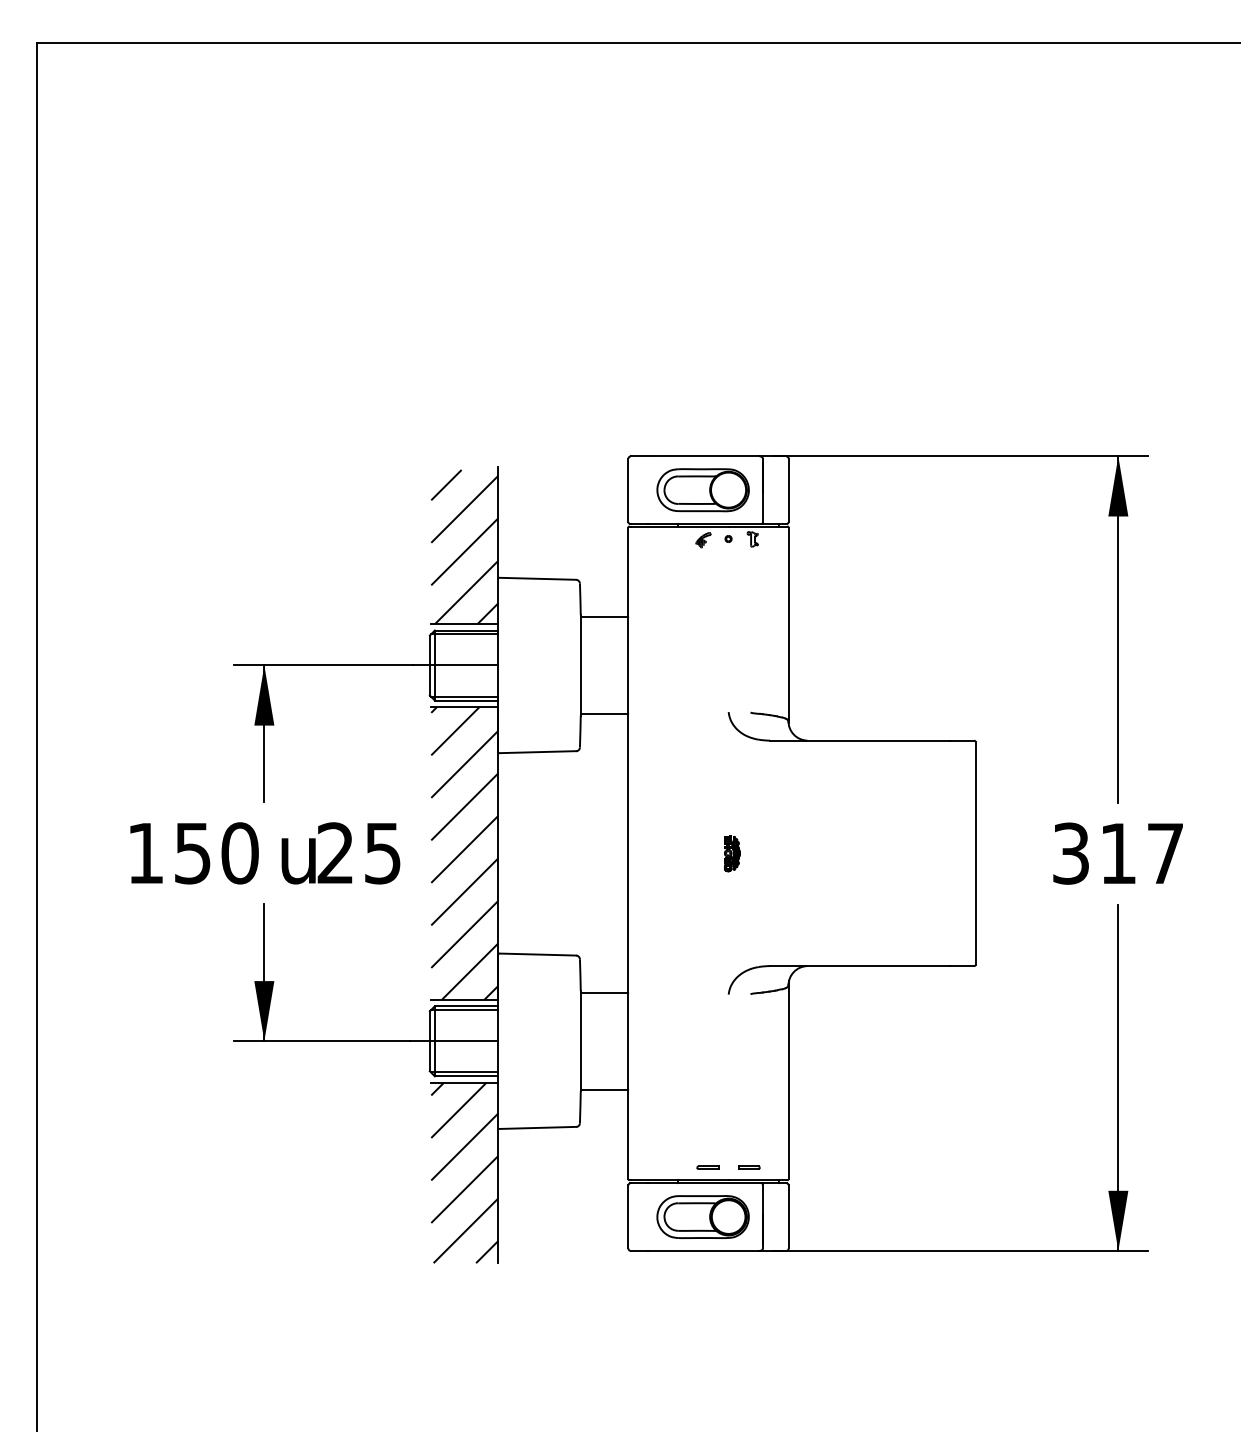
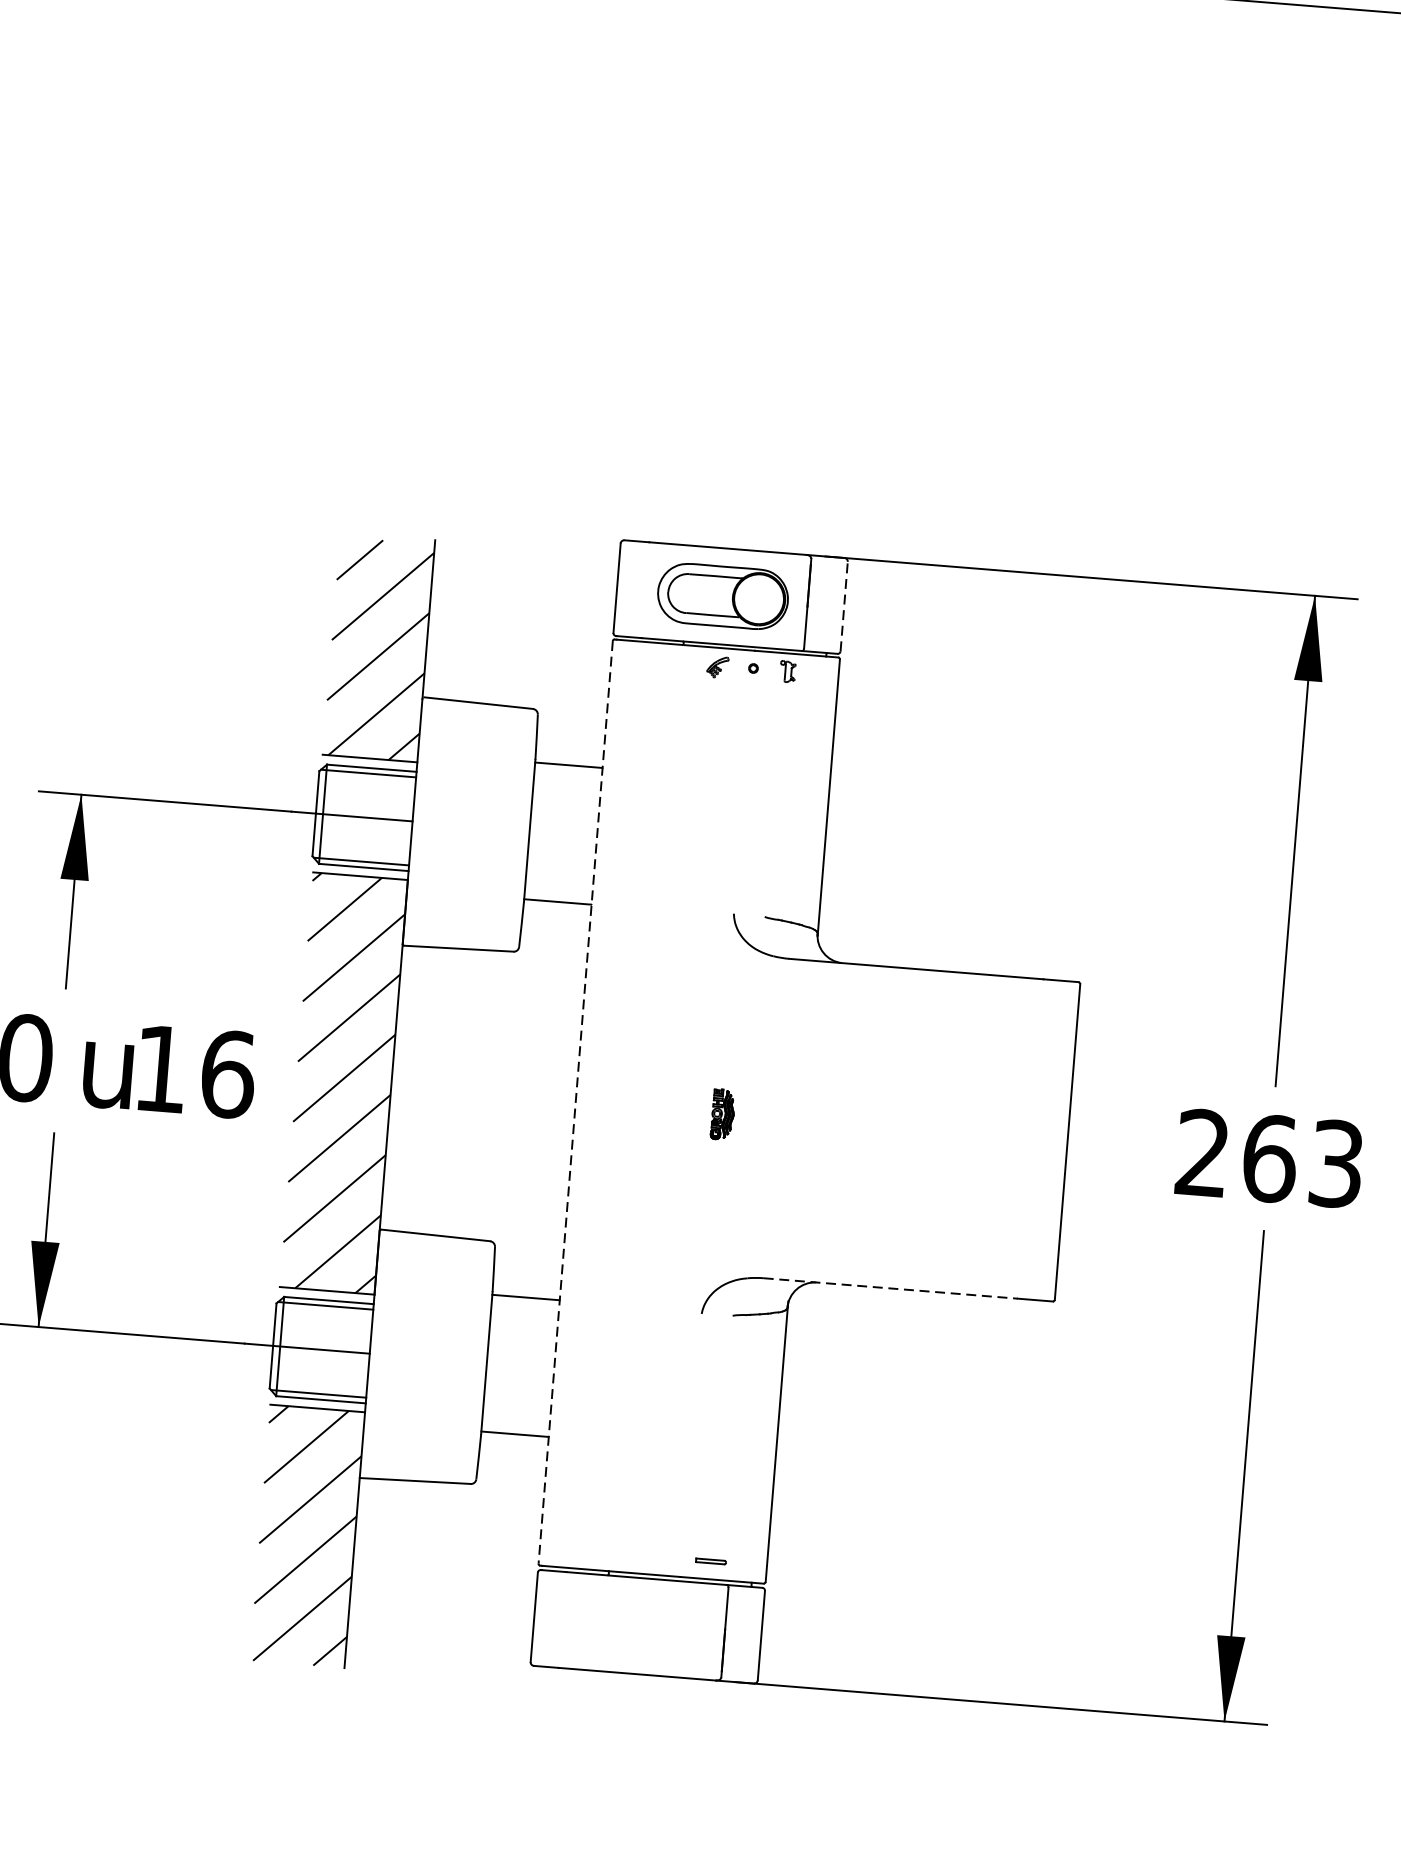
line: (788, 490) -> (843, 606), solid -> dashed
text: (359, 853) -> (194, 1071), 25 -> 16
line: (628, 853) -> (575, 1102), solid -> dashed
text: (1118, 853) -> (1270, 1158), 317 -> 263
line: (859, 966) -> (890, 1289), solid -> dashed
line: (707, 1166) -> (652, 1555), removed
part: (702, 1216) -> (639, 1625), removed

